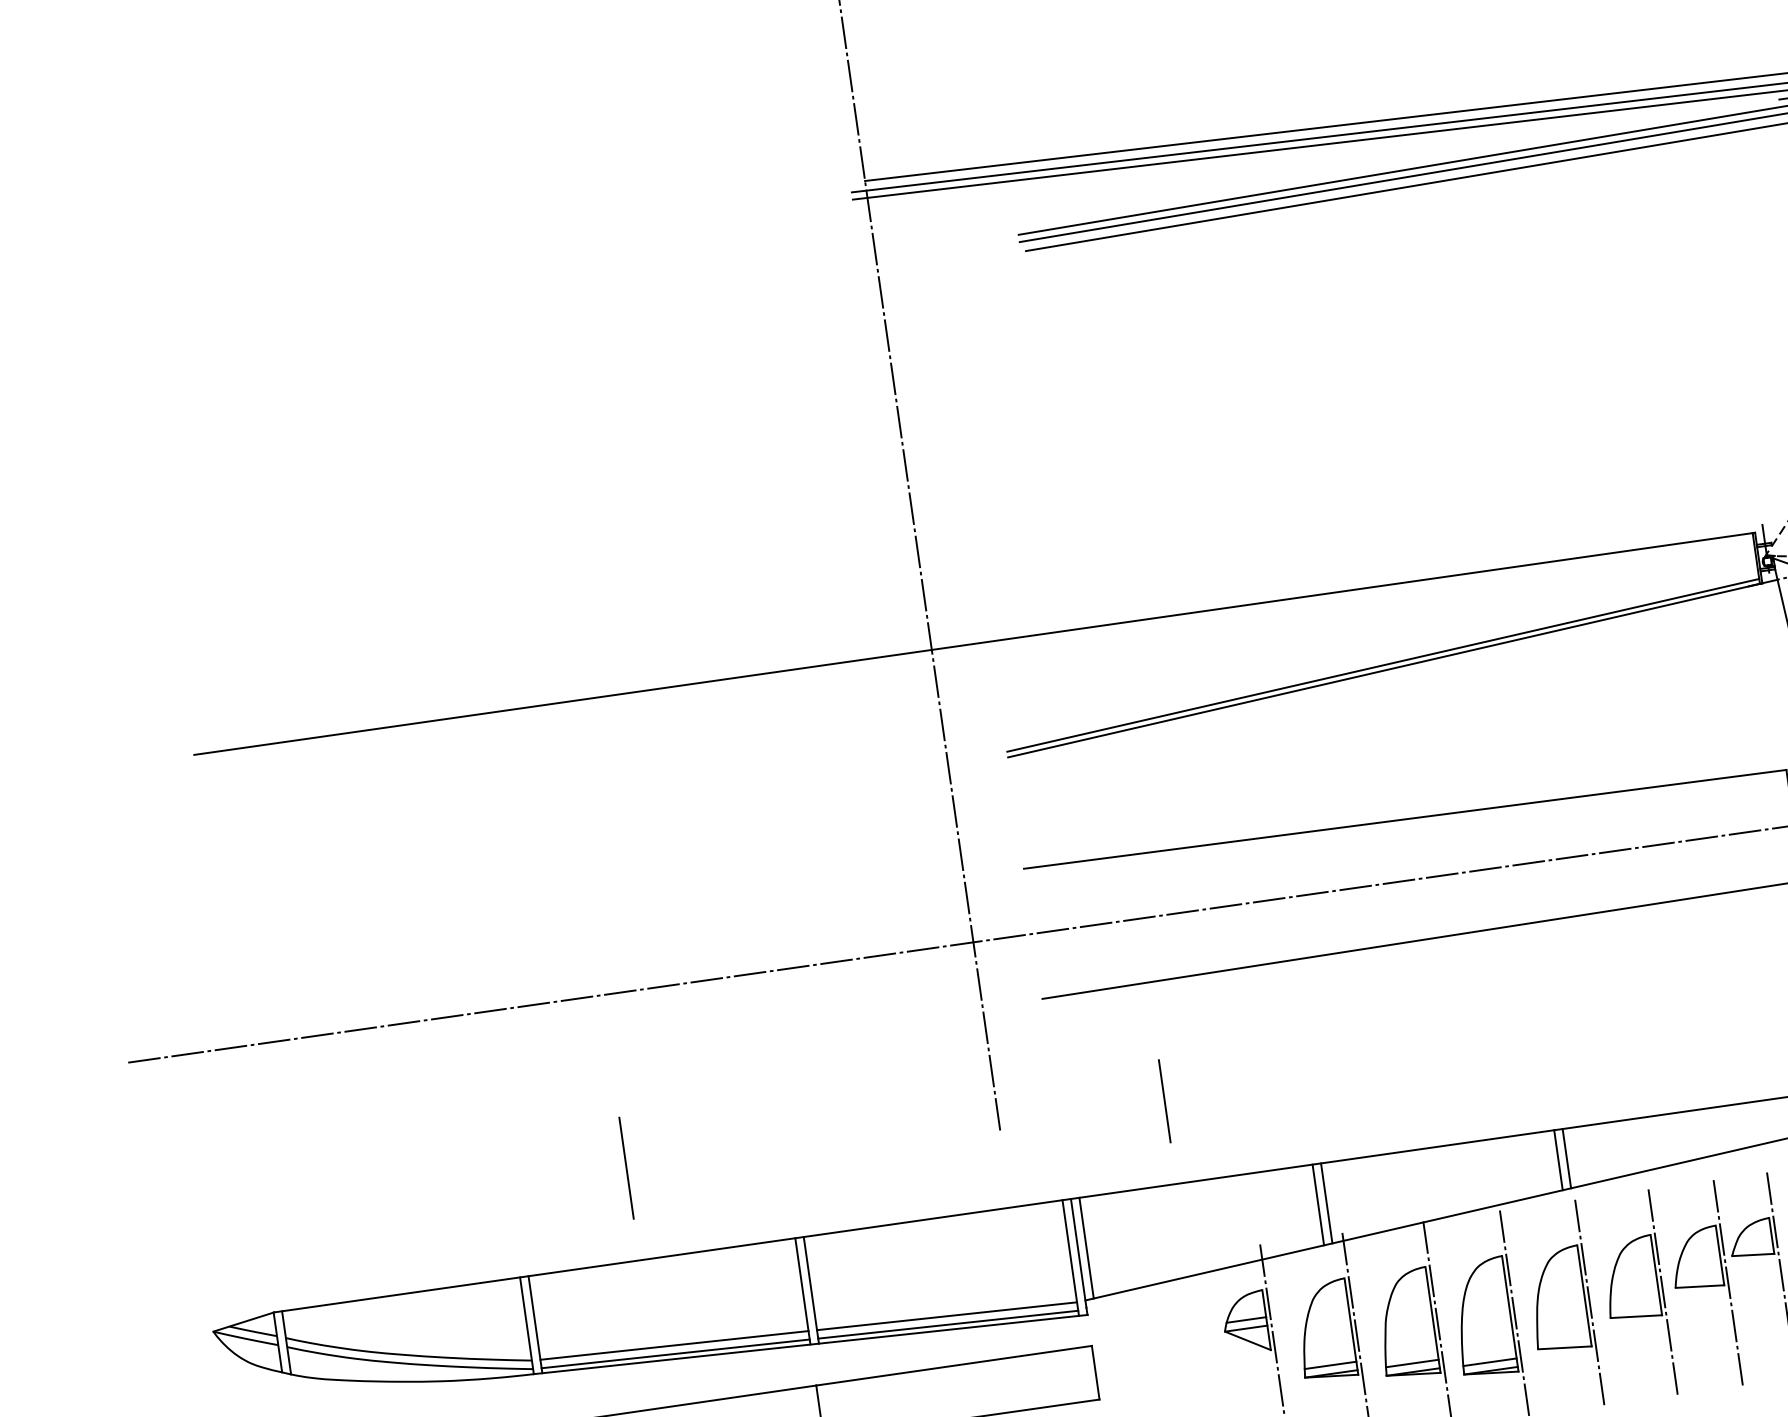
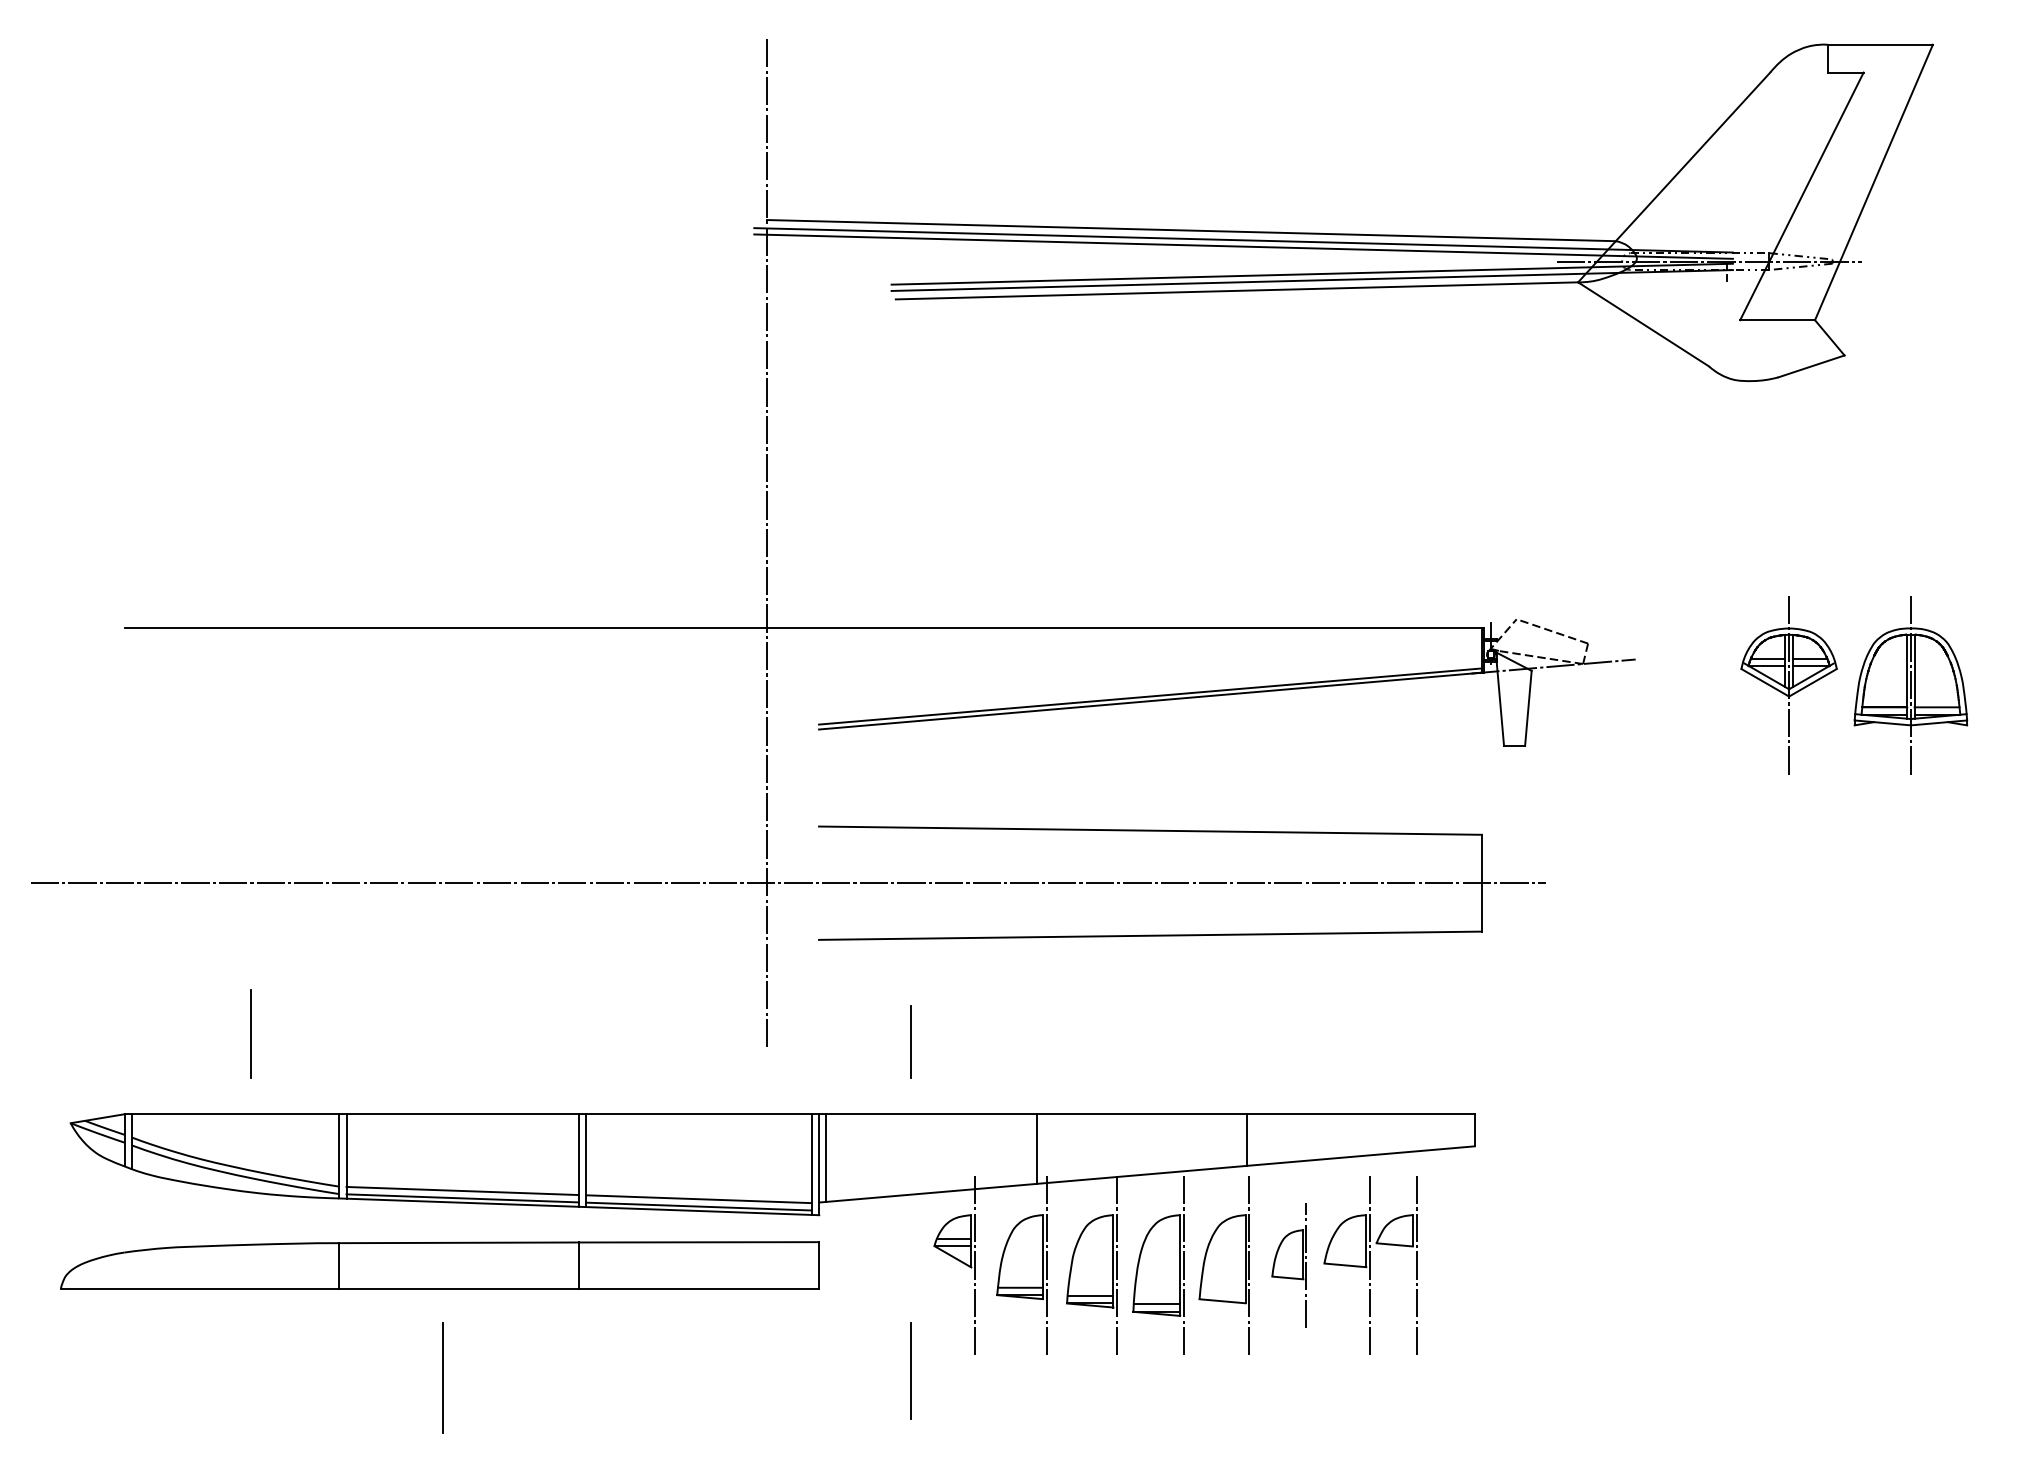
line: (1557, 1160) -> (1239, 1140), removed
line: (625, 1167) -> (250, 1033), moved
line: (1318, 1205) -> (1029, 1149), removed
part: (1634, 1296) -> (1288, 1265), size x0.7

